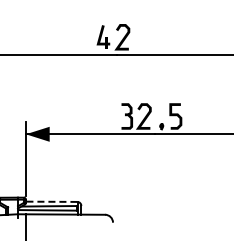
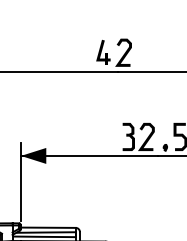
line: (51, 201) -> (48, 227), dashed -> solid

